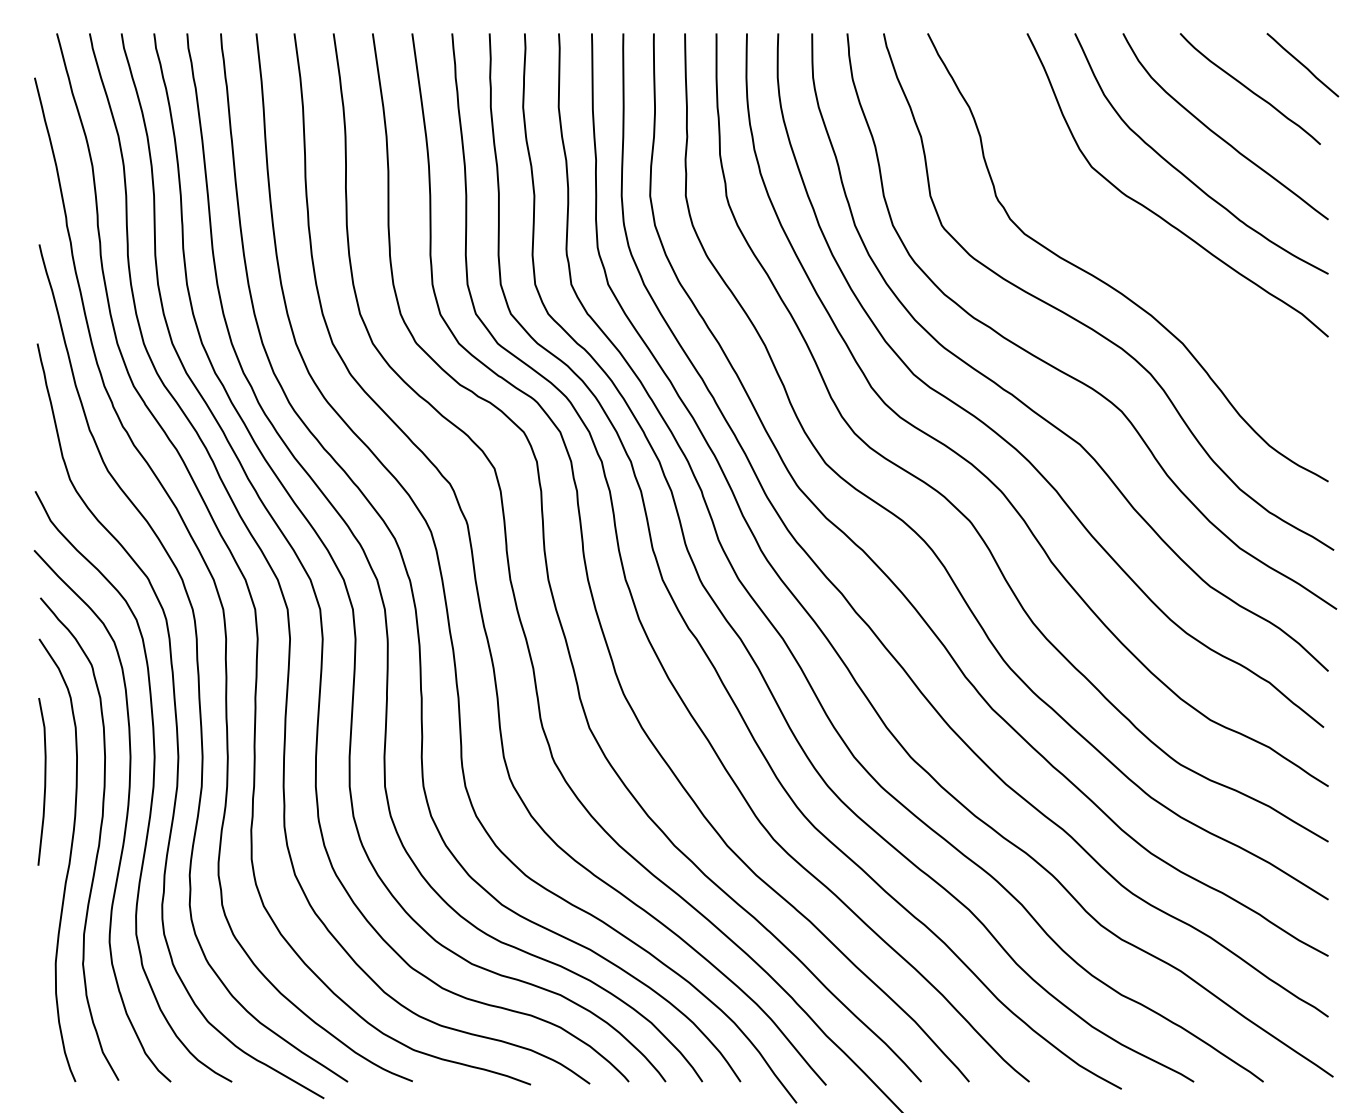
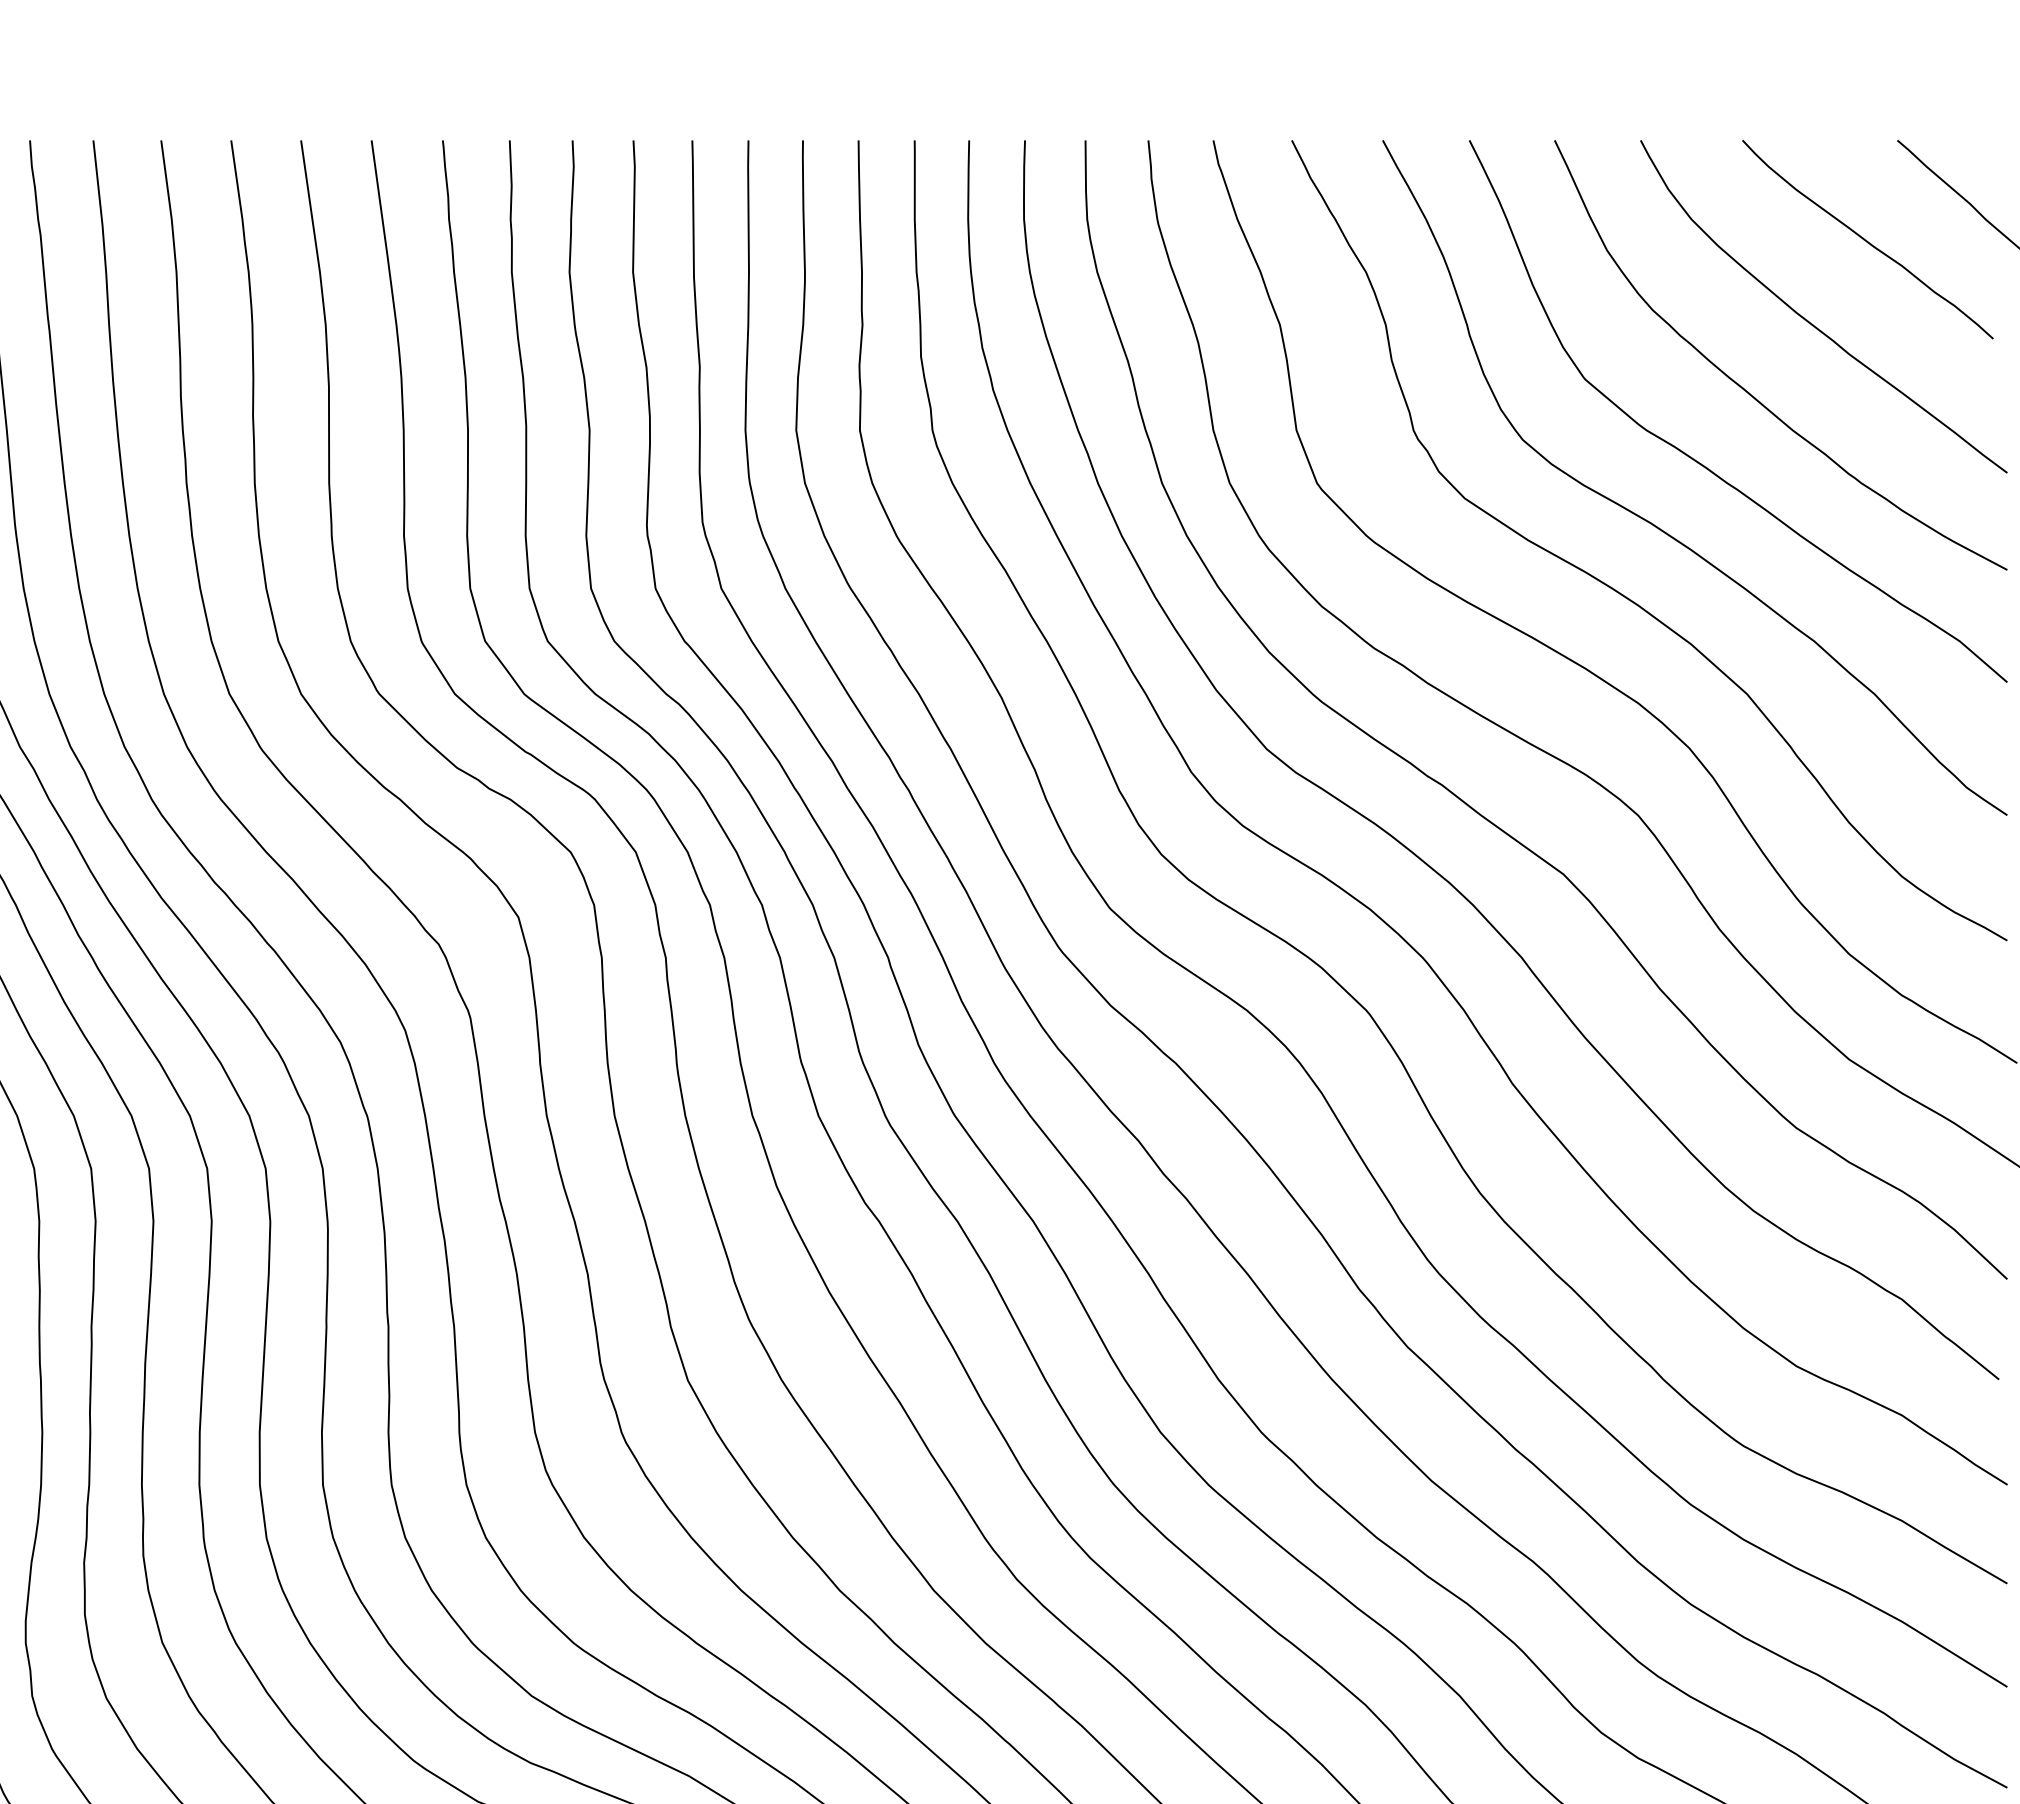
curve: (1133, 249) -> (1659, 526), added

